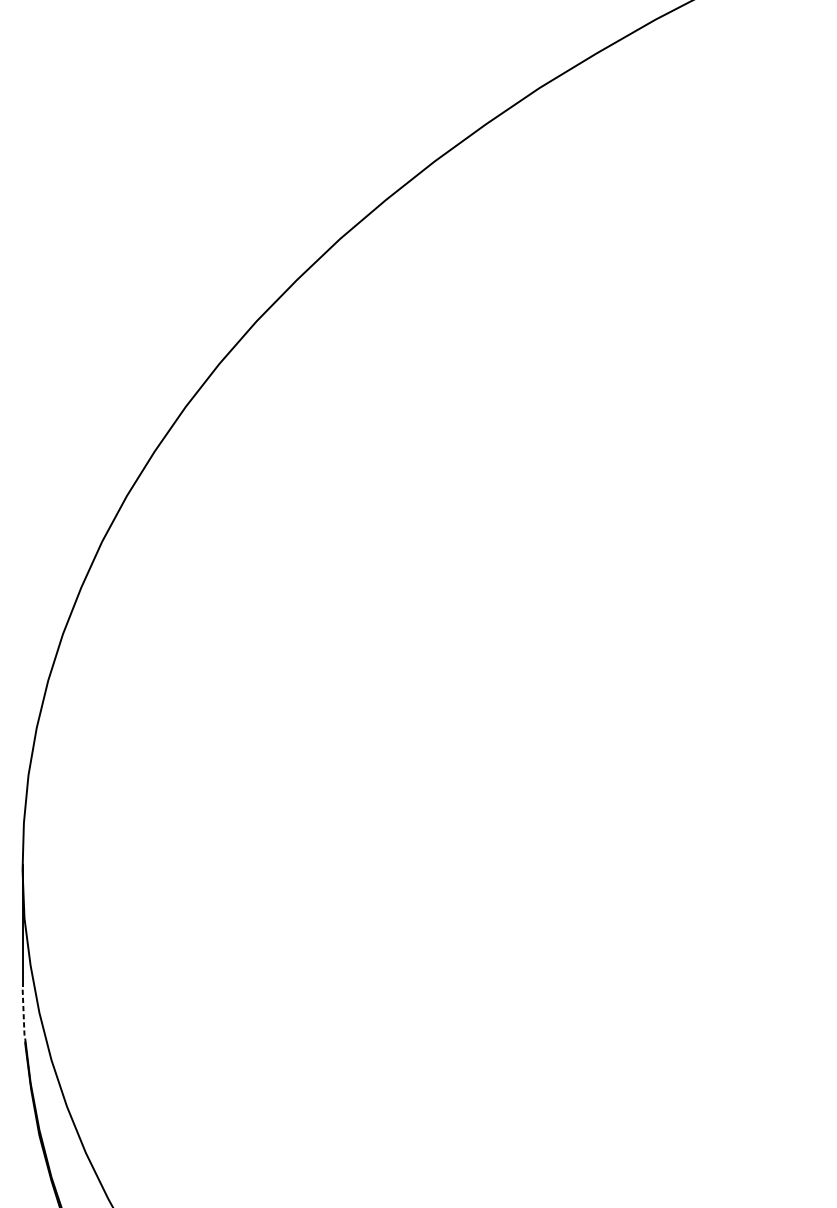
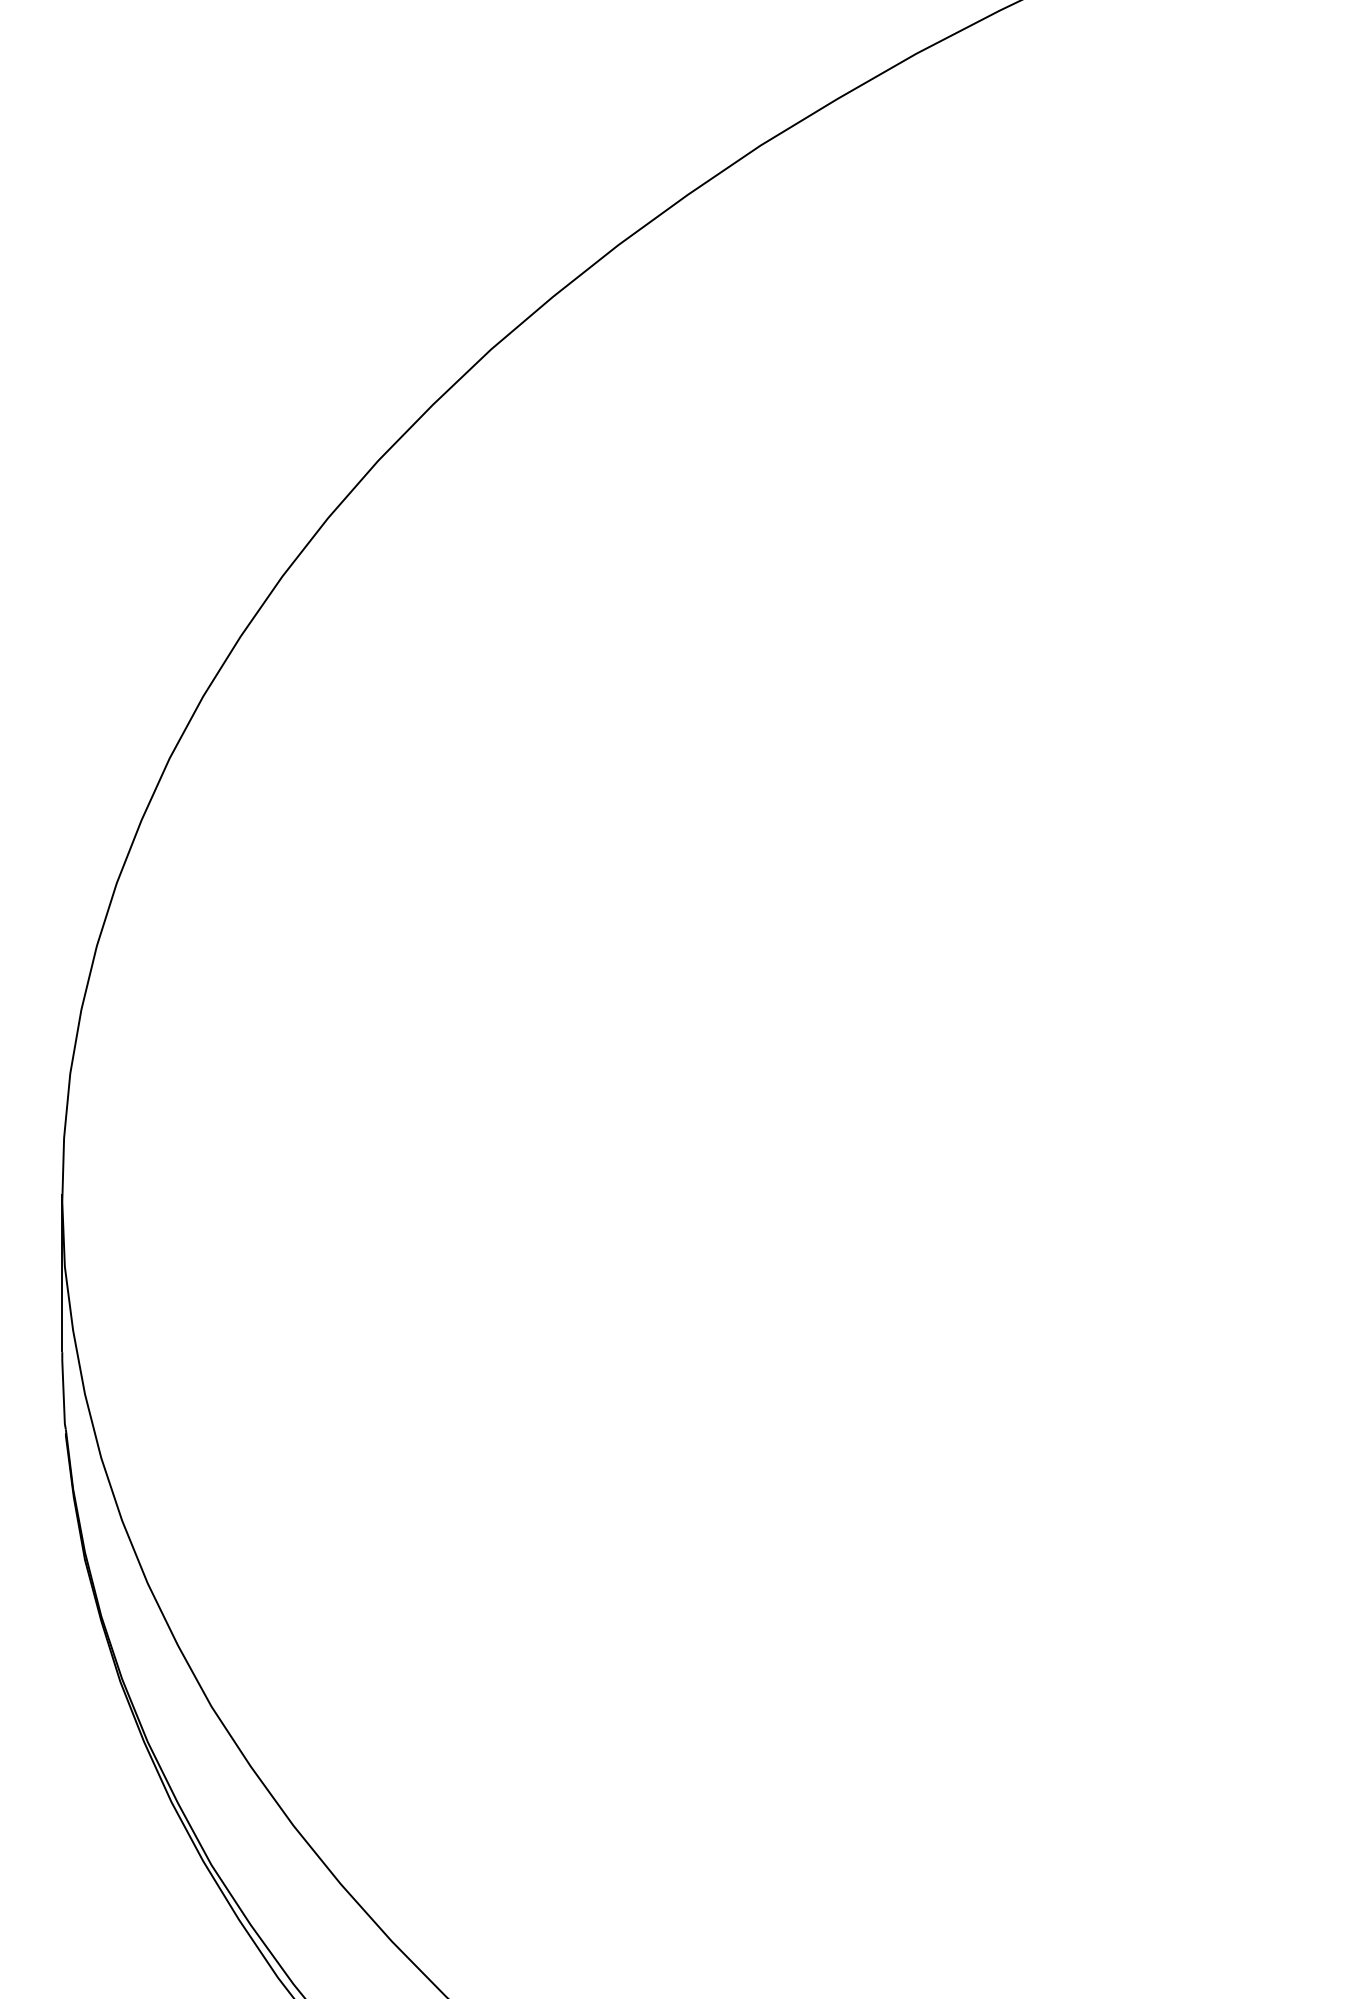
line: (23, 1010) -> (63, 1391), dashed -> solid

